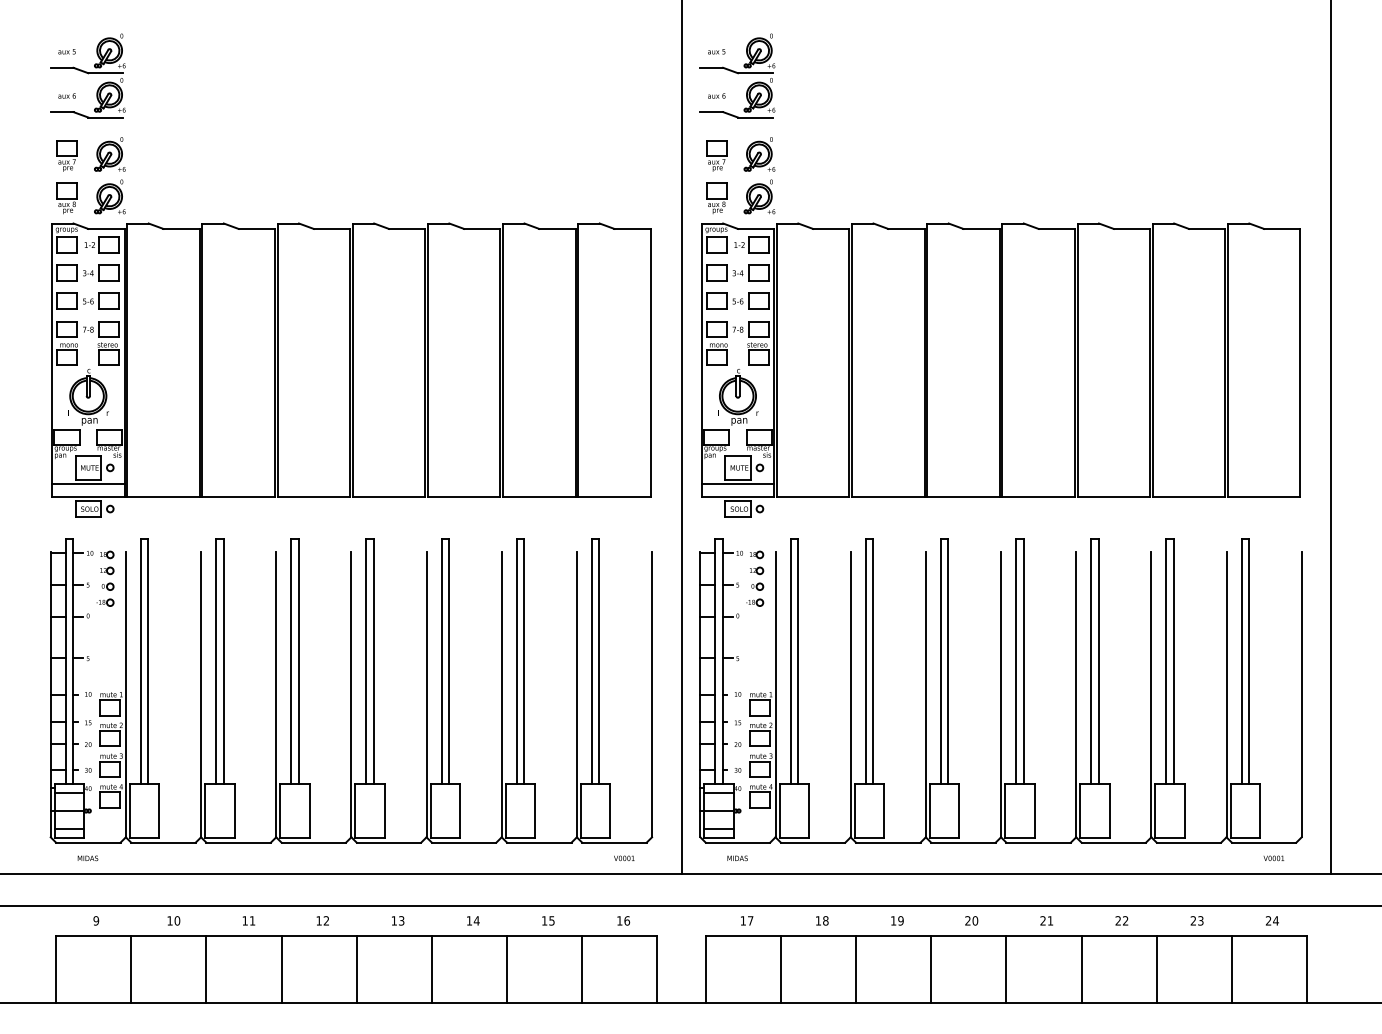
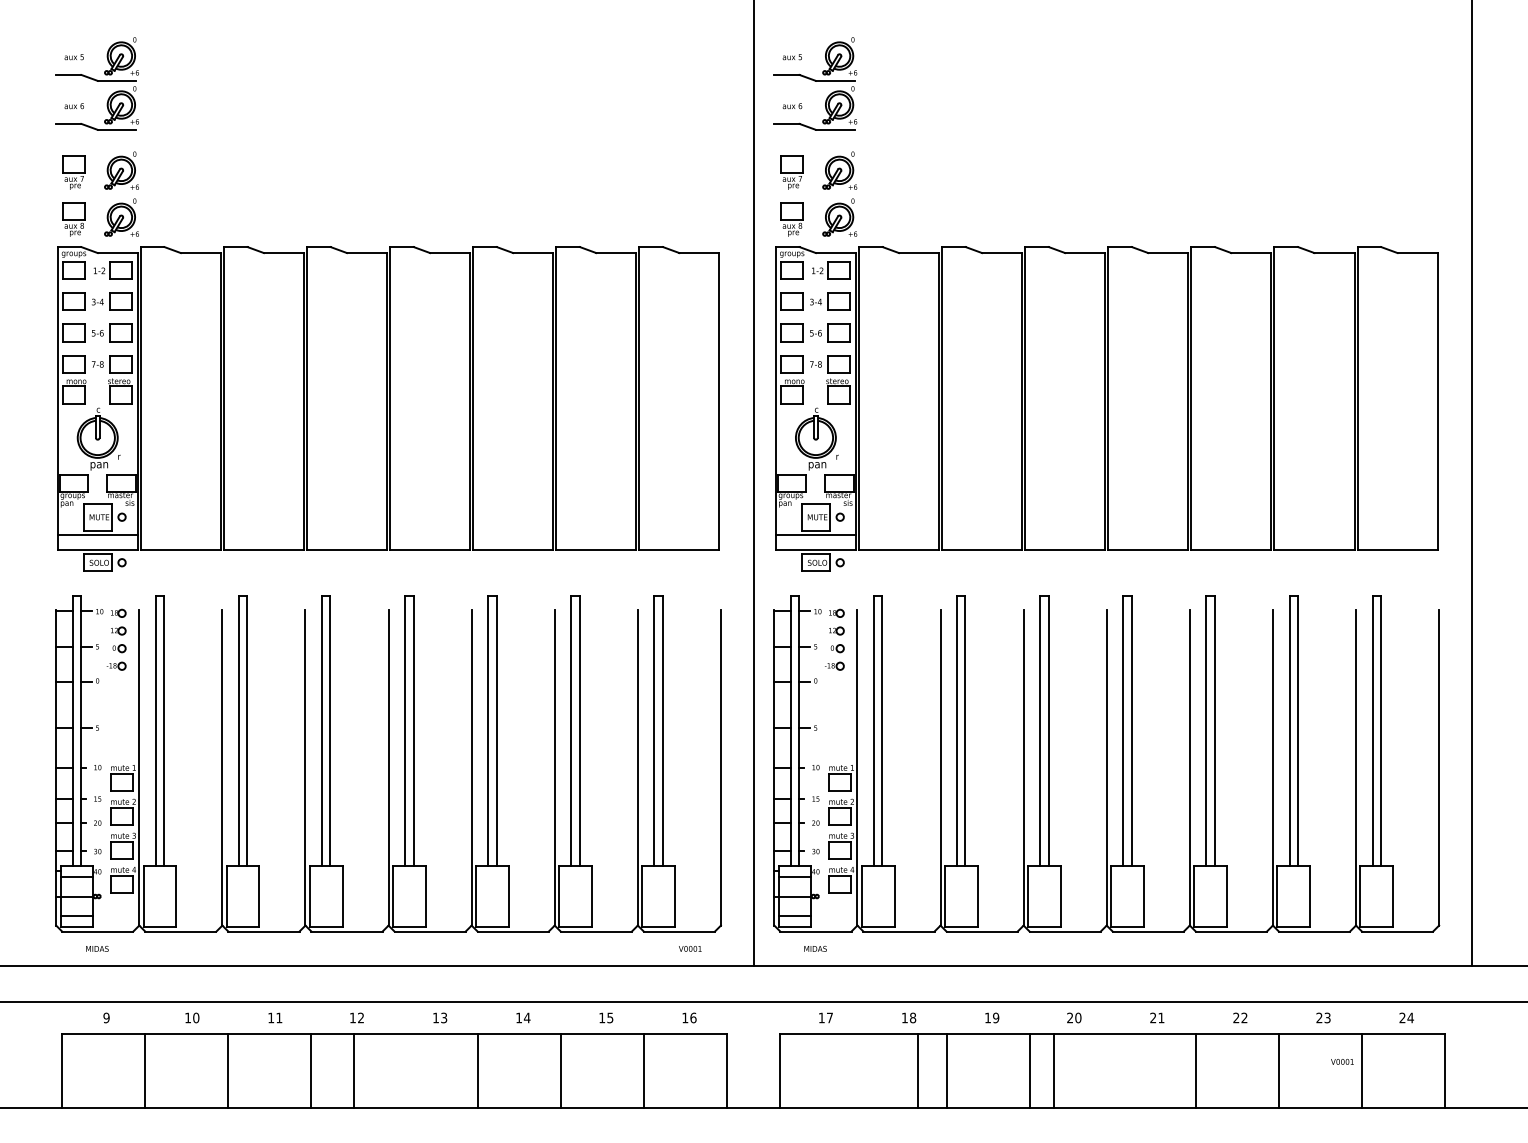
text: (1274, 858) -> (1342, 1061), moved
line: (356, 969) -> (353, 1071), moved
line: (781, 969) -> (918, 1071), moved
line: (1006, 969) -> (1053, 1071), moved

